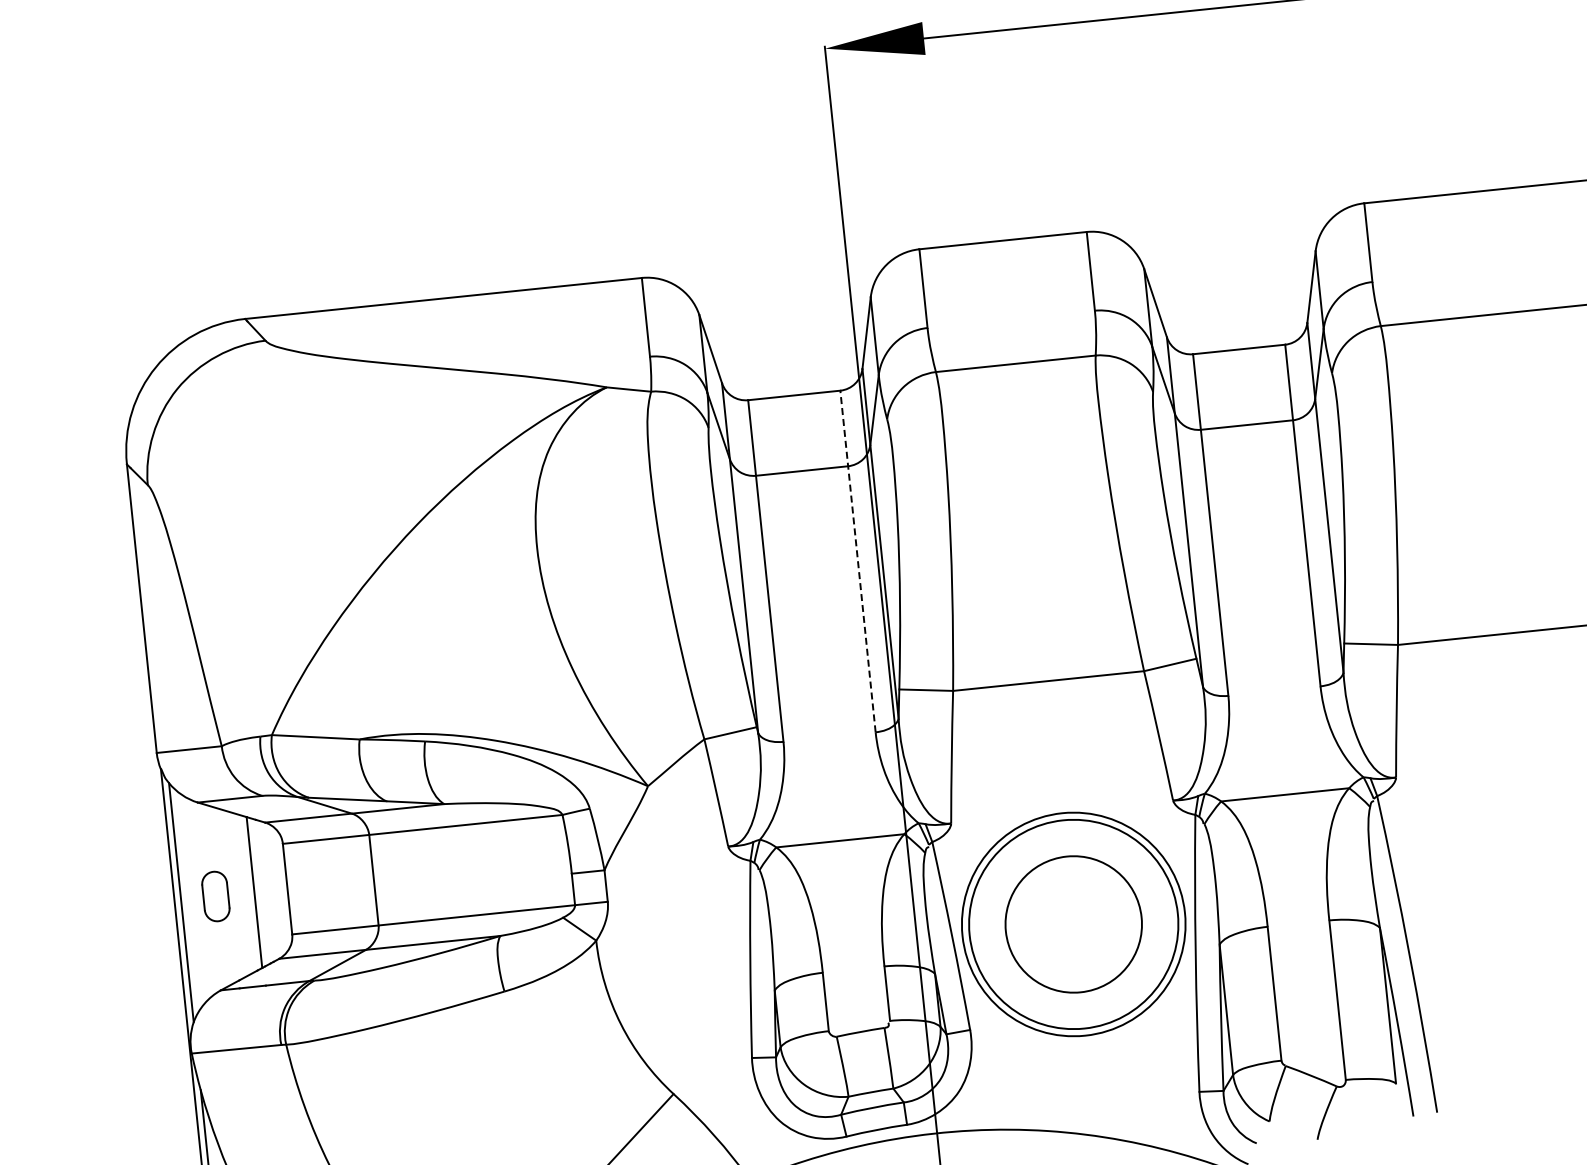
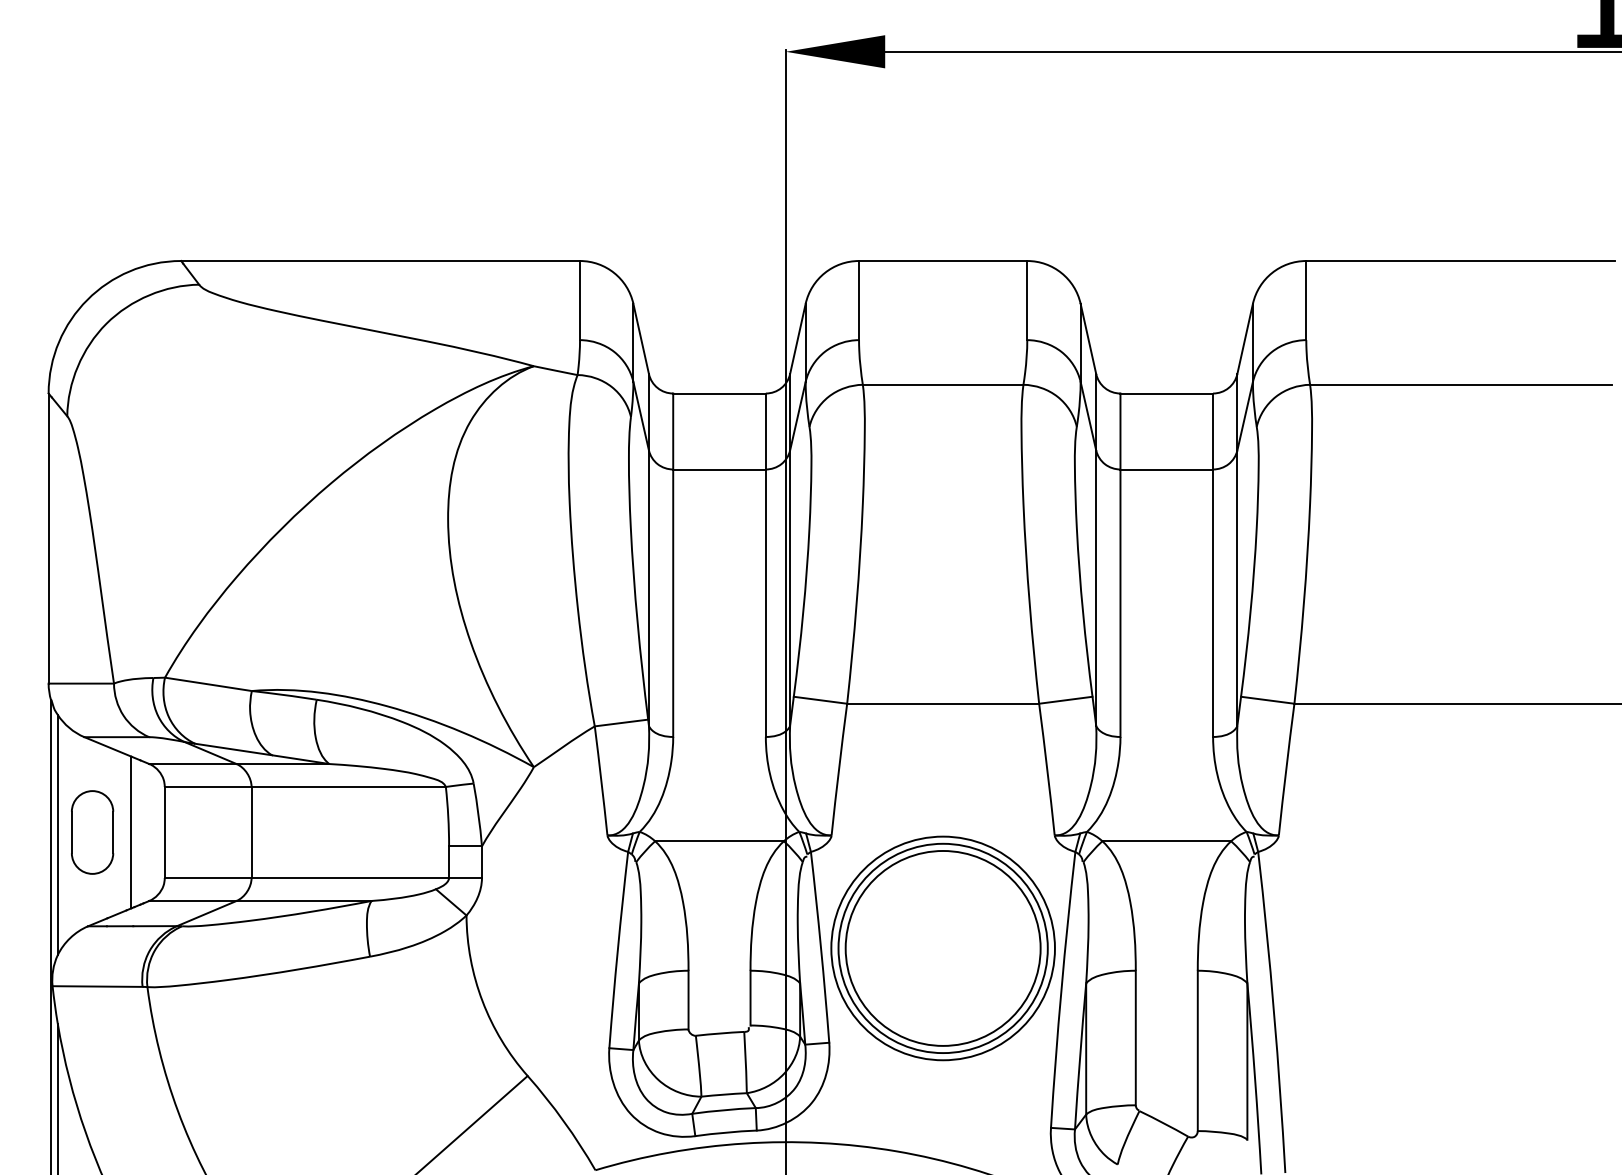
line: (857, 561) -> (765, 565), dashed -> solid
part: (215, 896) -> (92, 832), size x1.67
circle: (1073, 923) -> (942, 947), size x1.43

